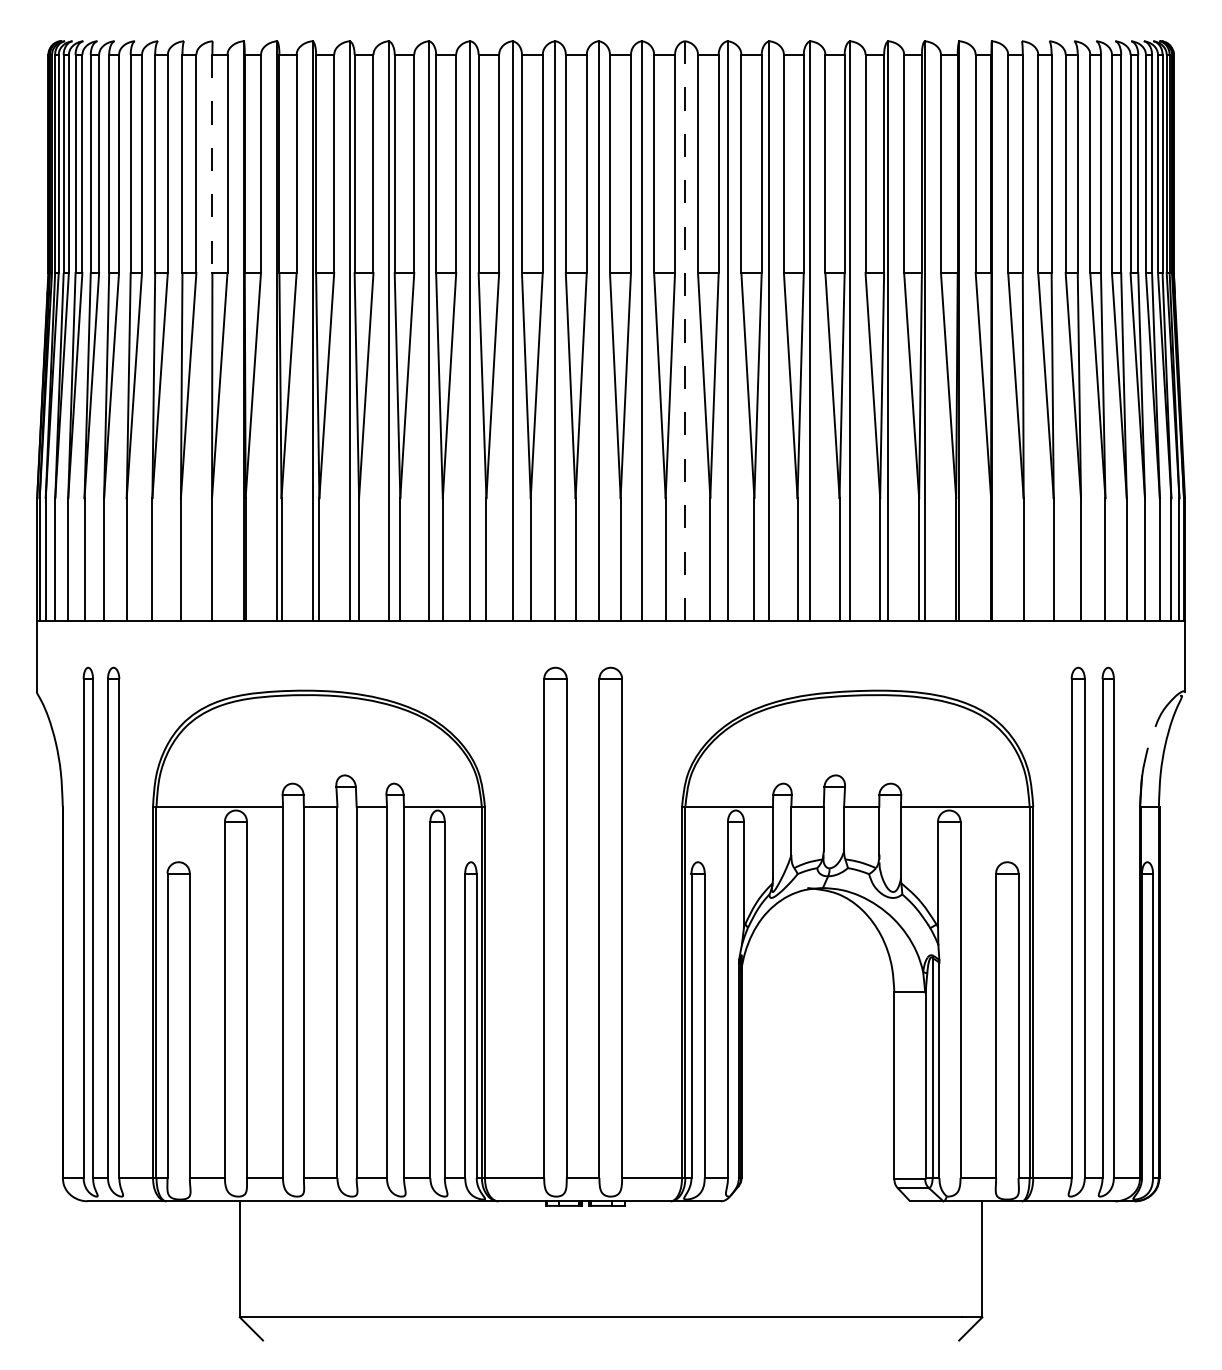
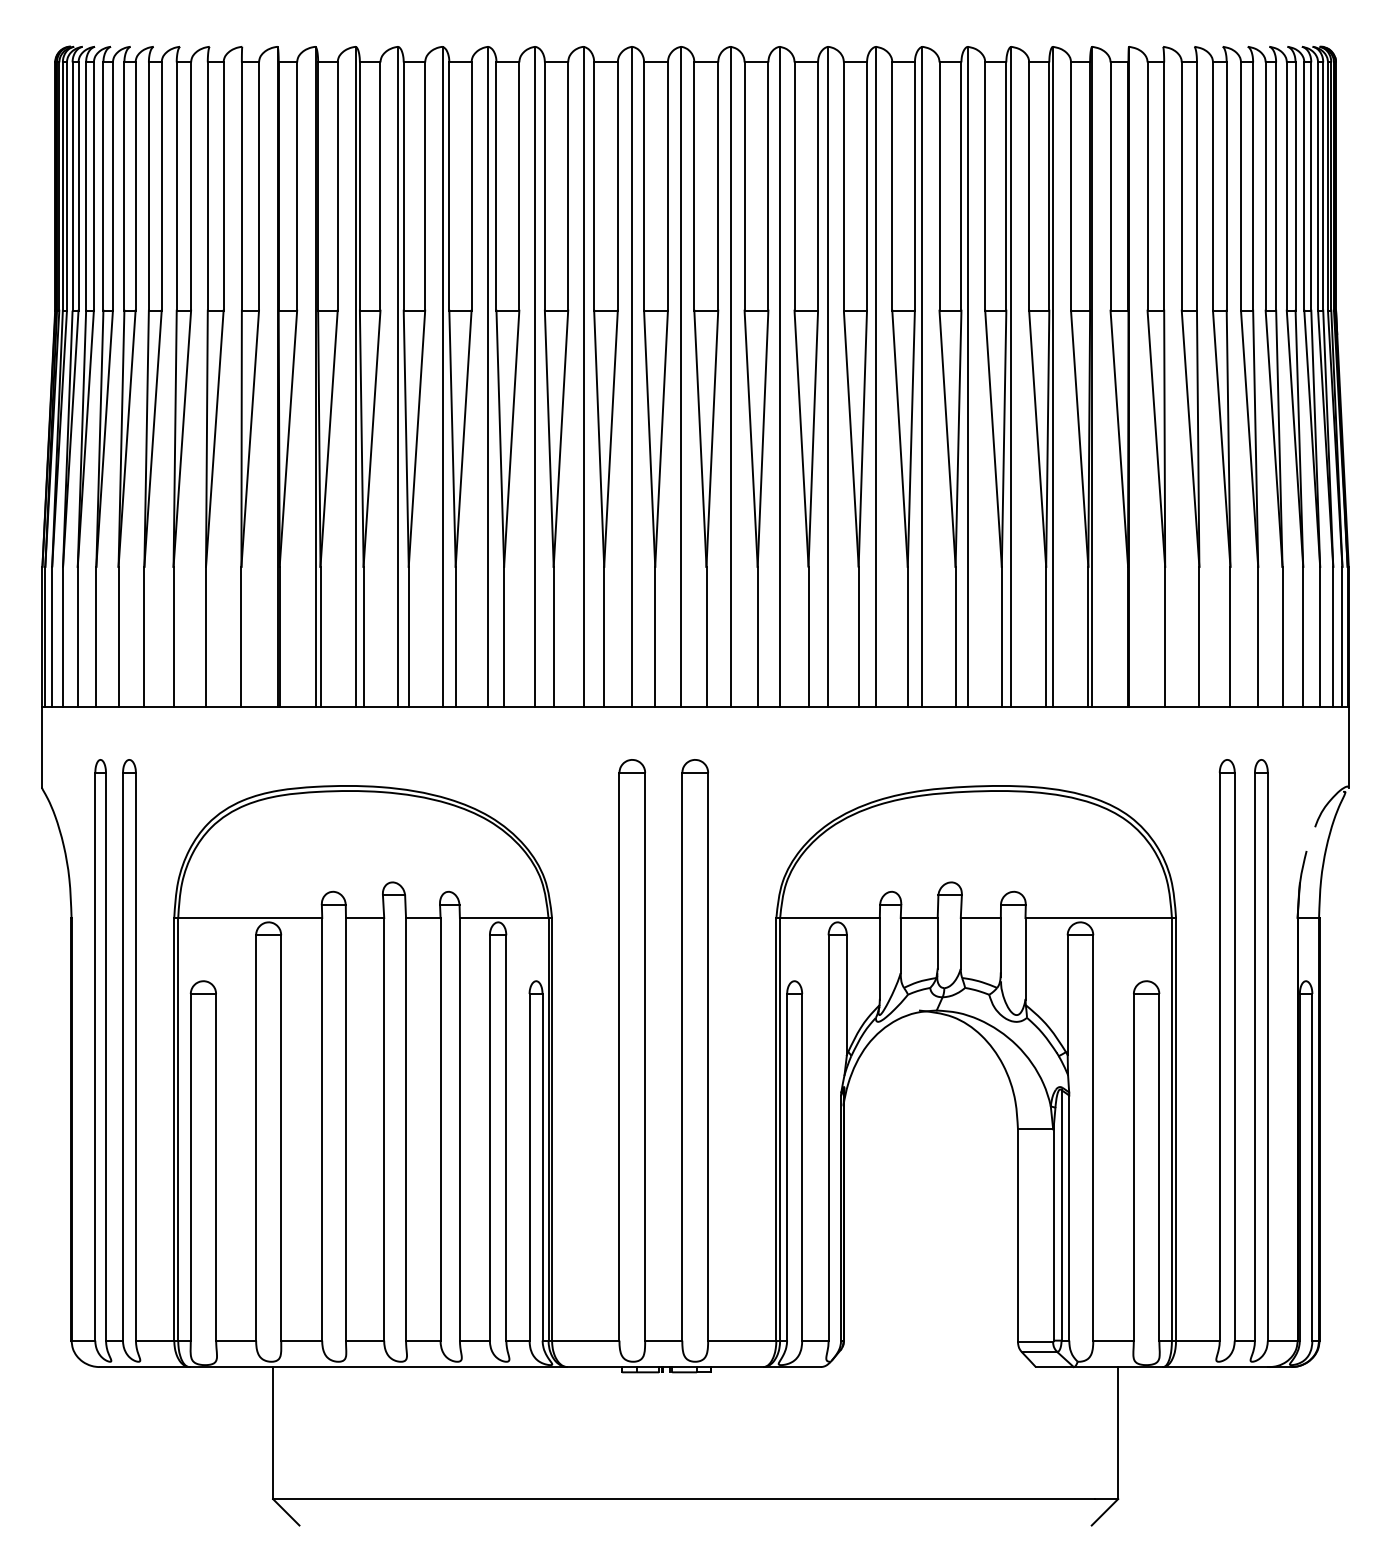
line: (212, 164) -> (241, 187), dashed -> solid
line: (684, 331) -> (779, 377), dashed -> solid

